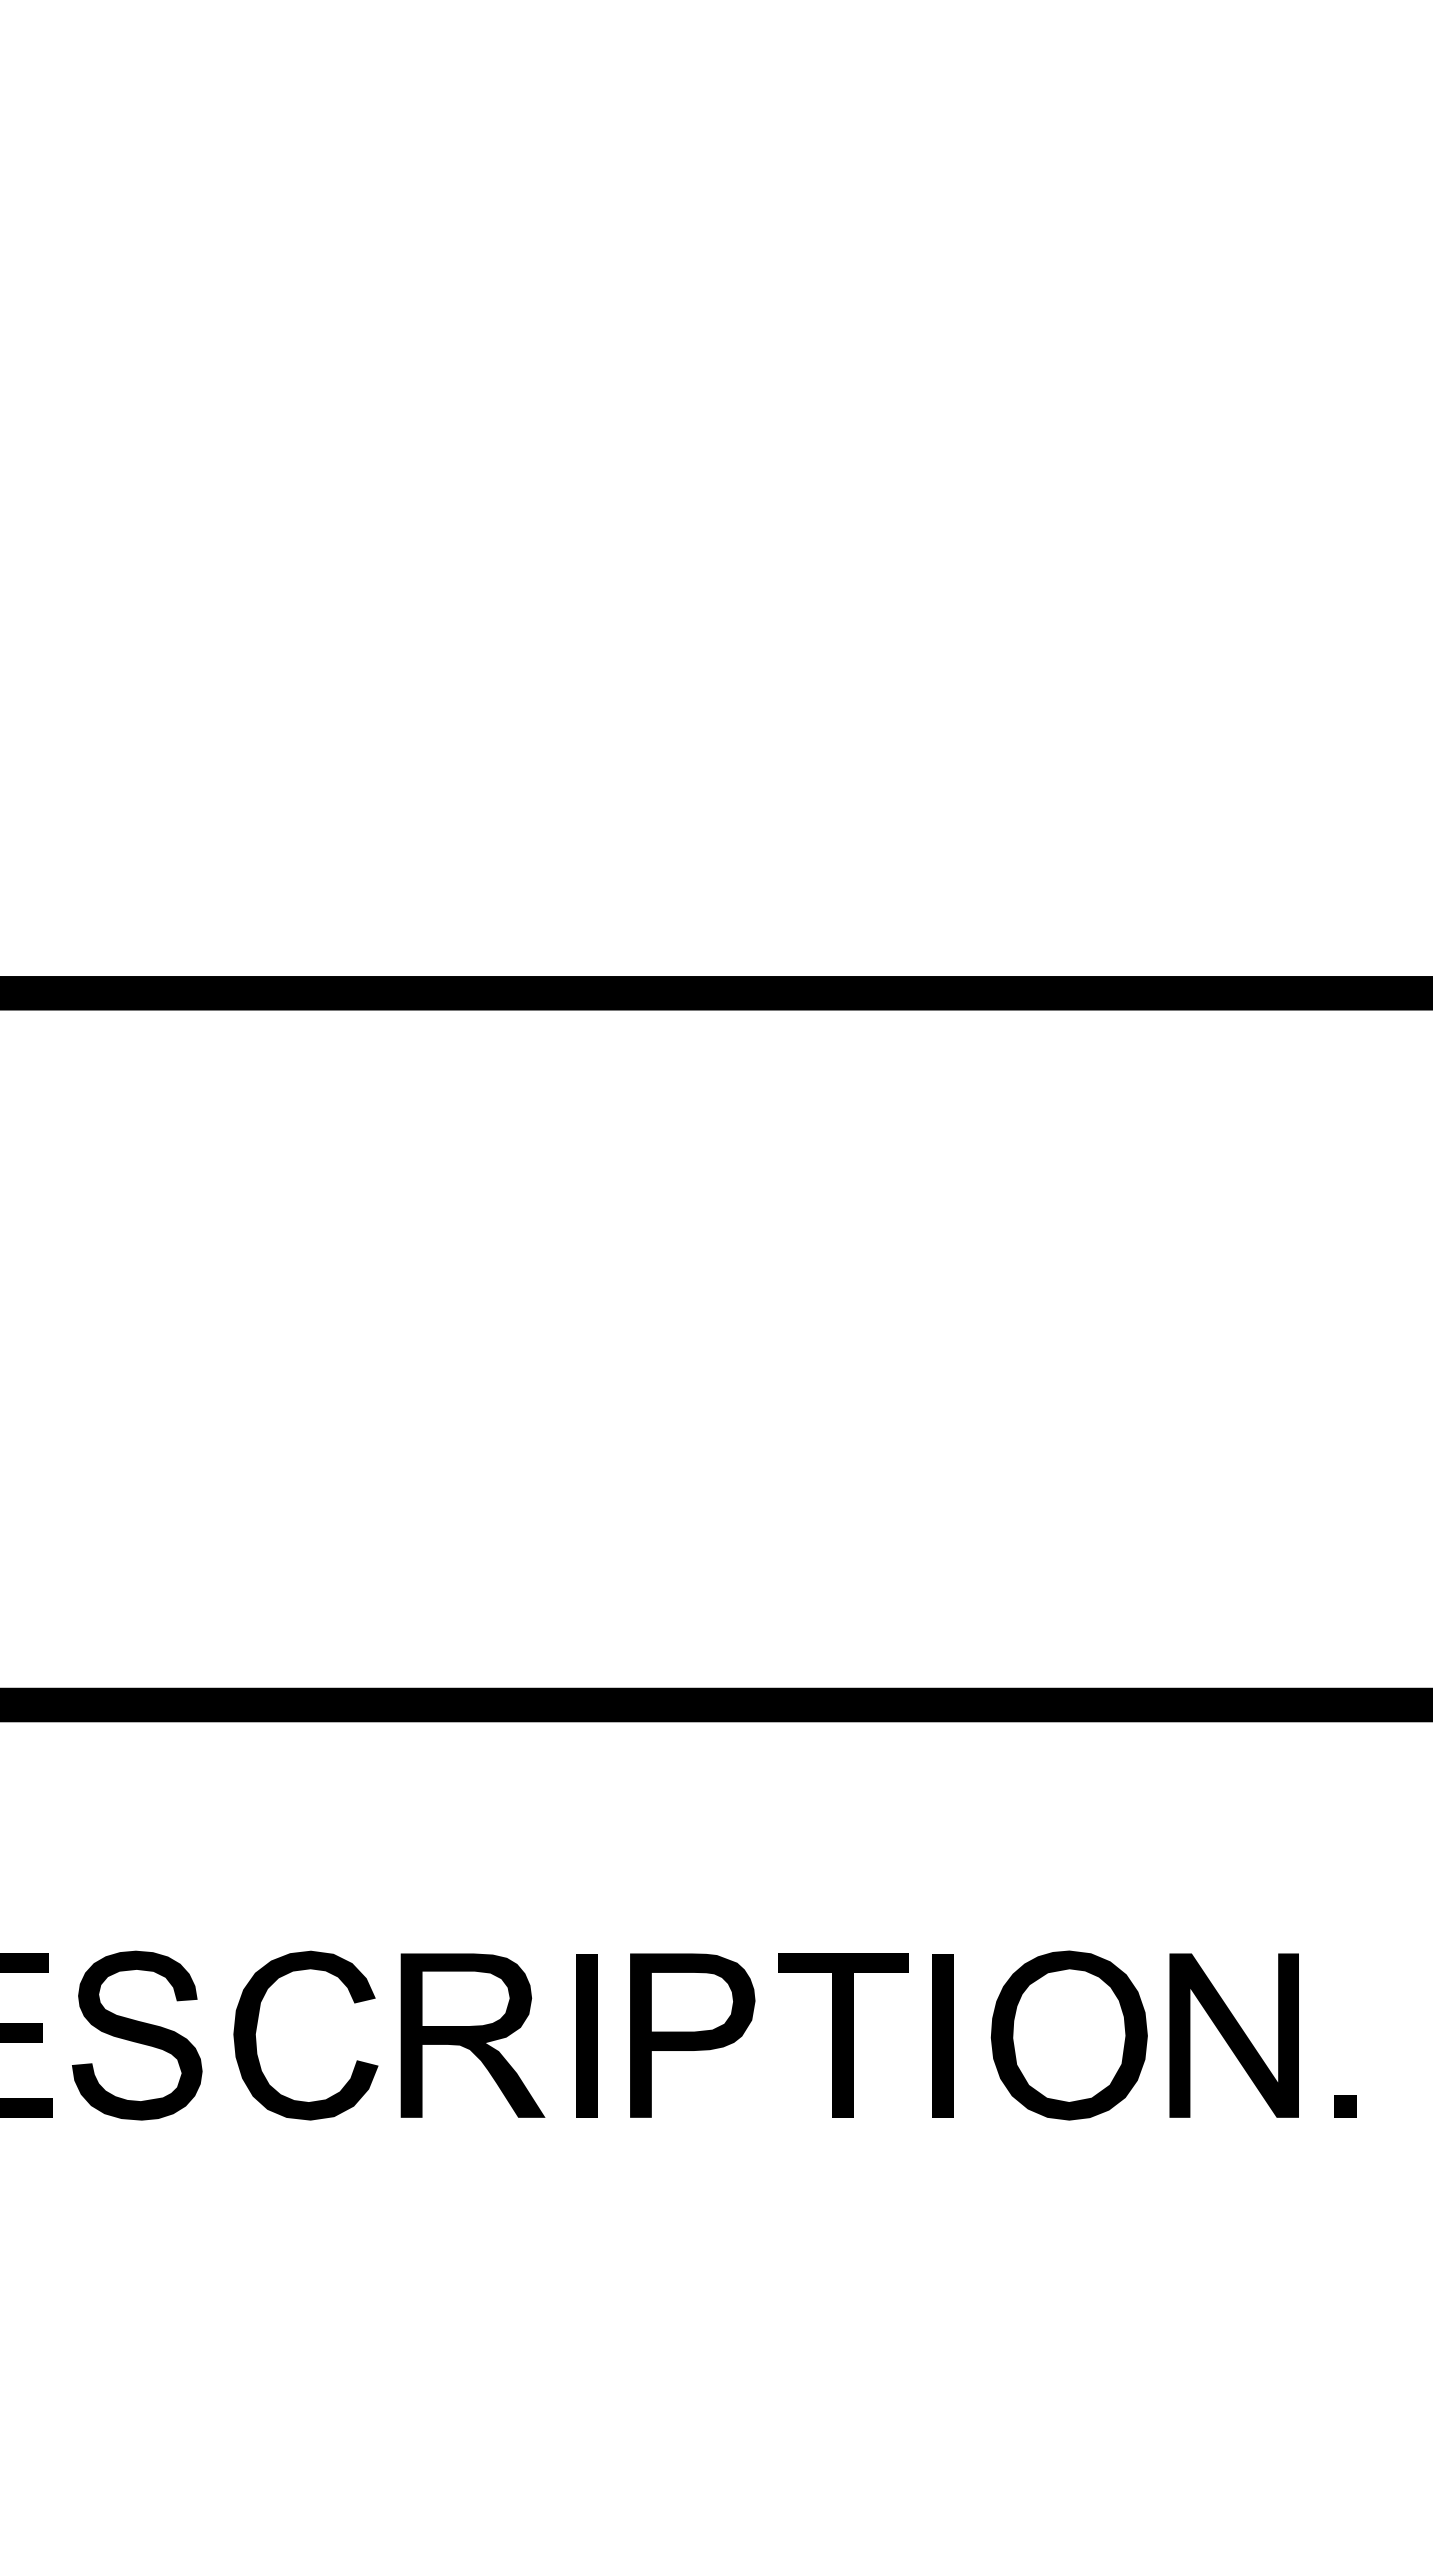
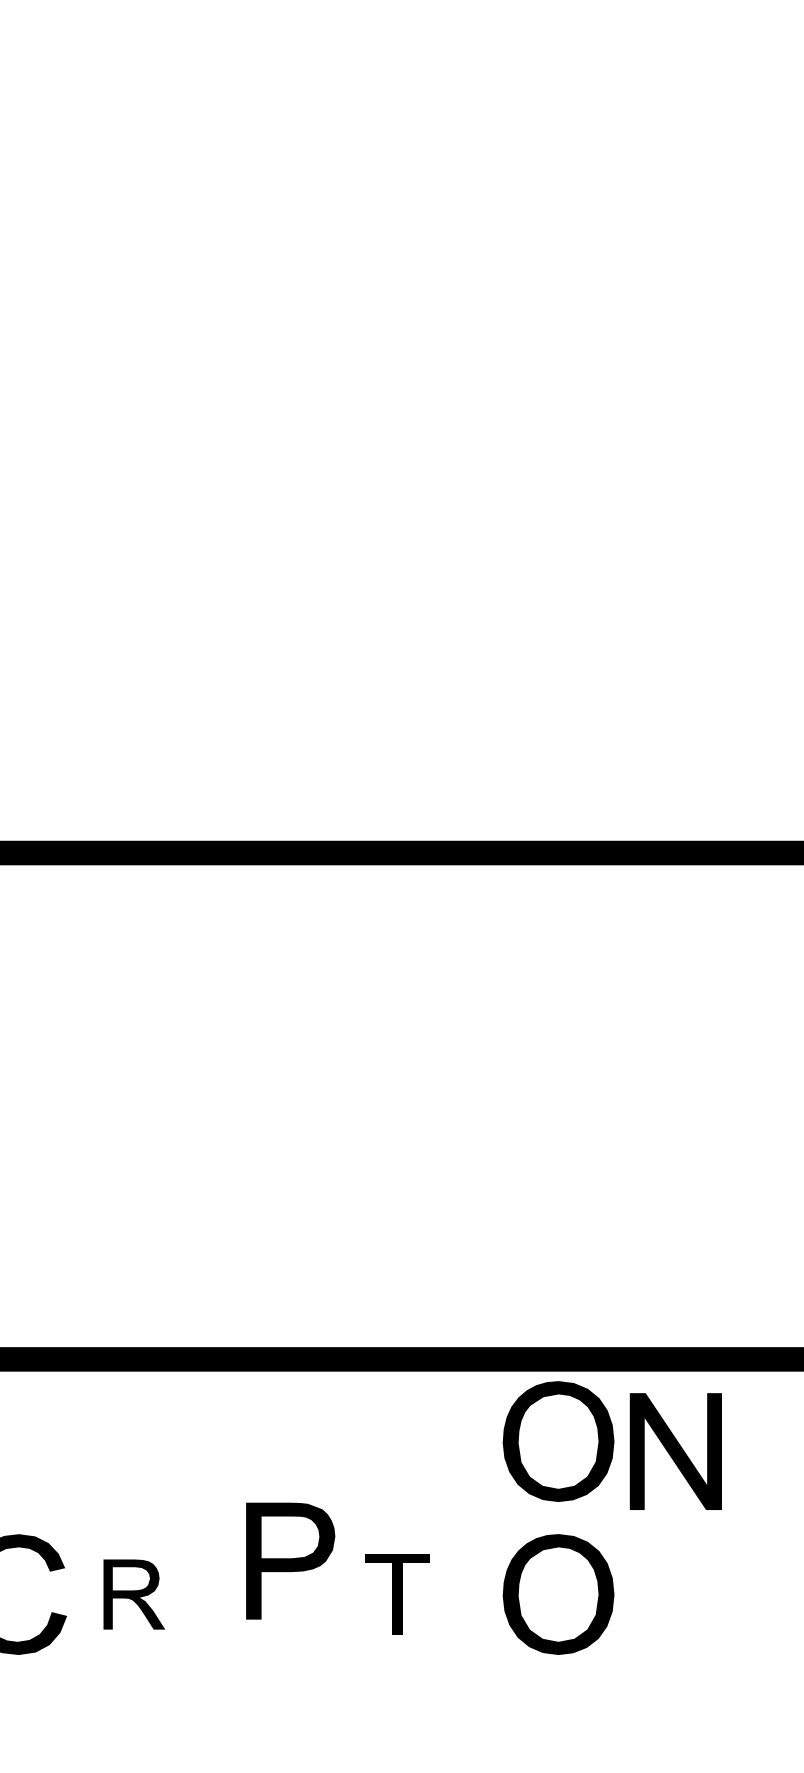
part: (1068, 1820) -> (557, 1441), added
part: (472, 2035) -> (134, 1594), size x0.6
fill: (586, 2035) -> (215, 1594), removed
part: (692, 2035) -> (290, 1561), moved
part: (843, 2035) -> (397, 1594), size x0.7
fill: (942, 2035) -> (468, 1594), removed
part: (1233, 2035) -> (675, 1451), moved
fill: (1344, 2105) -> (754, 1644), removed

